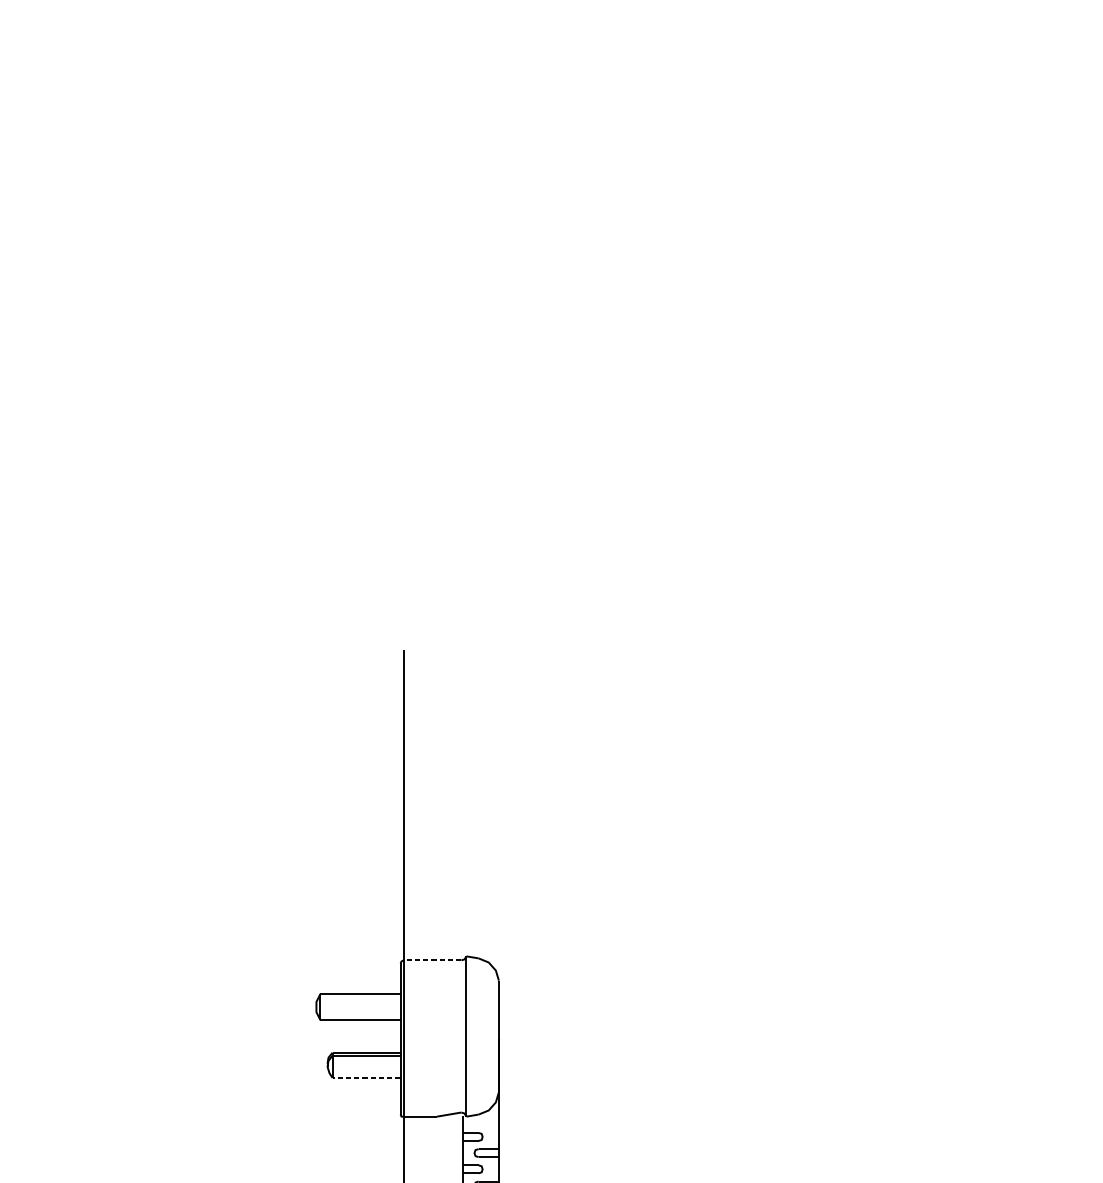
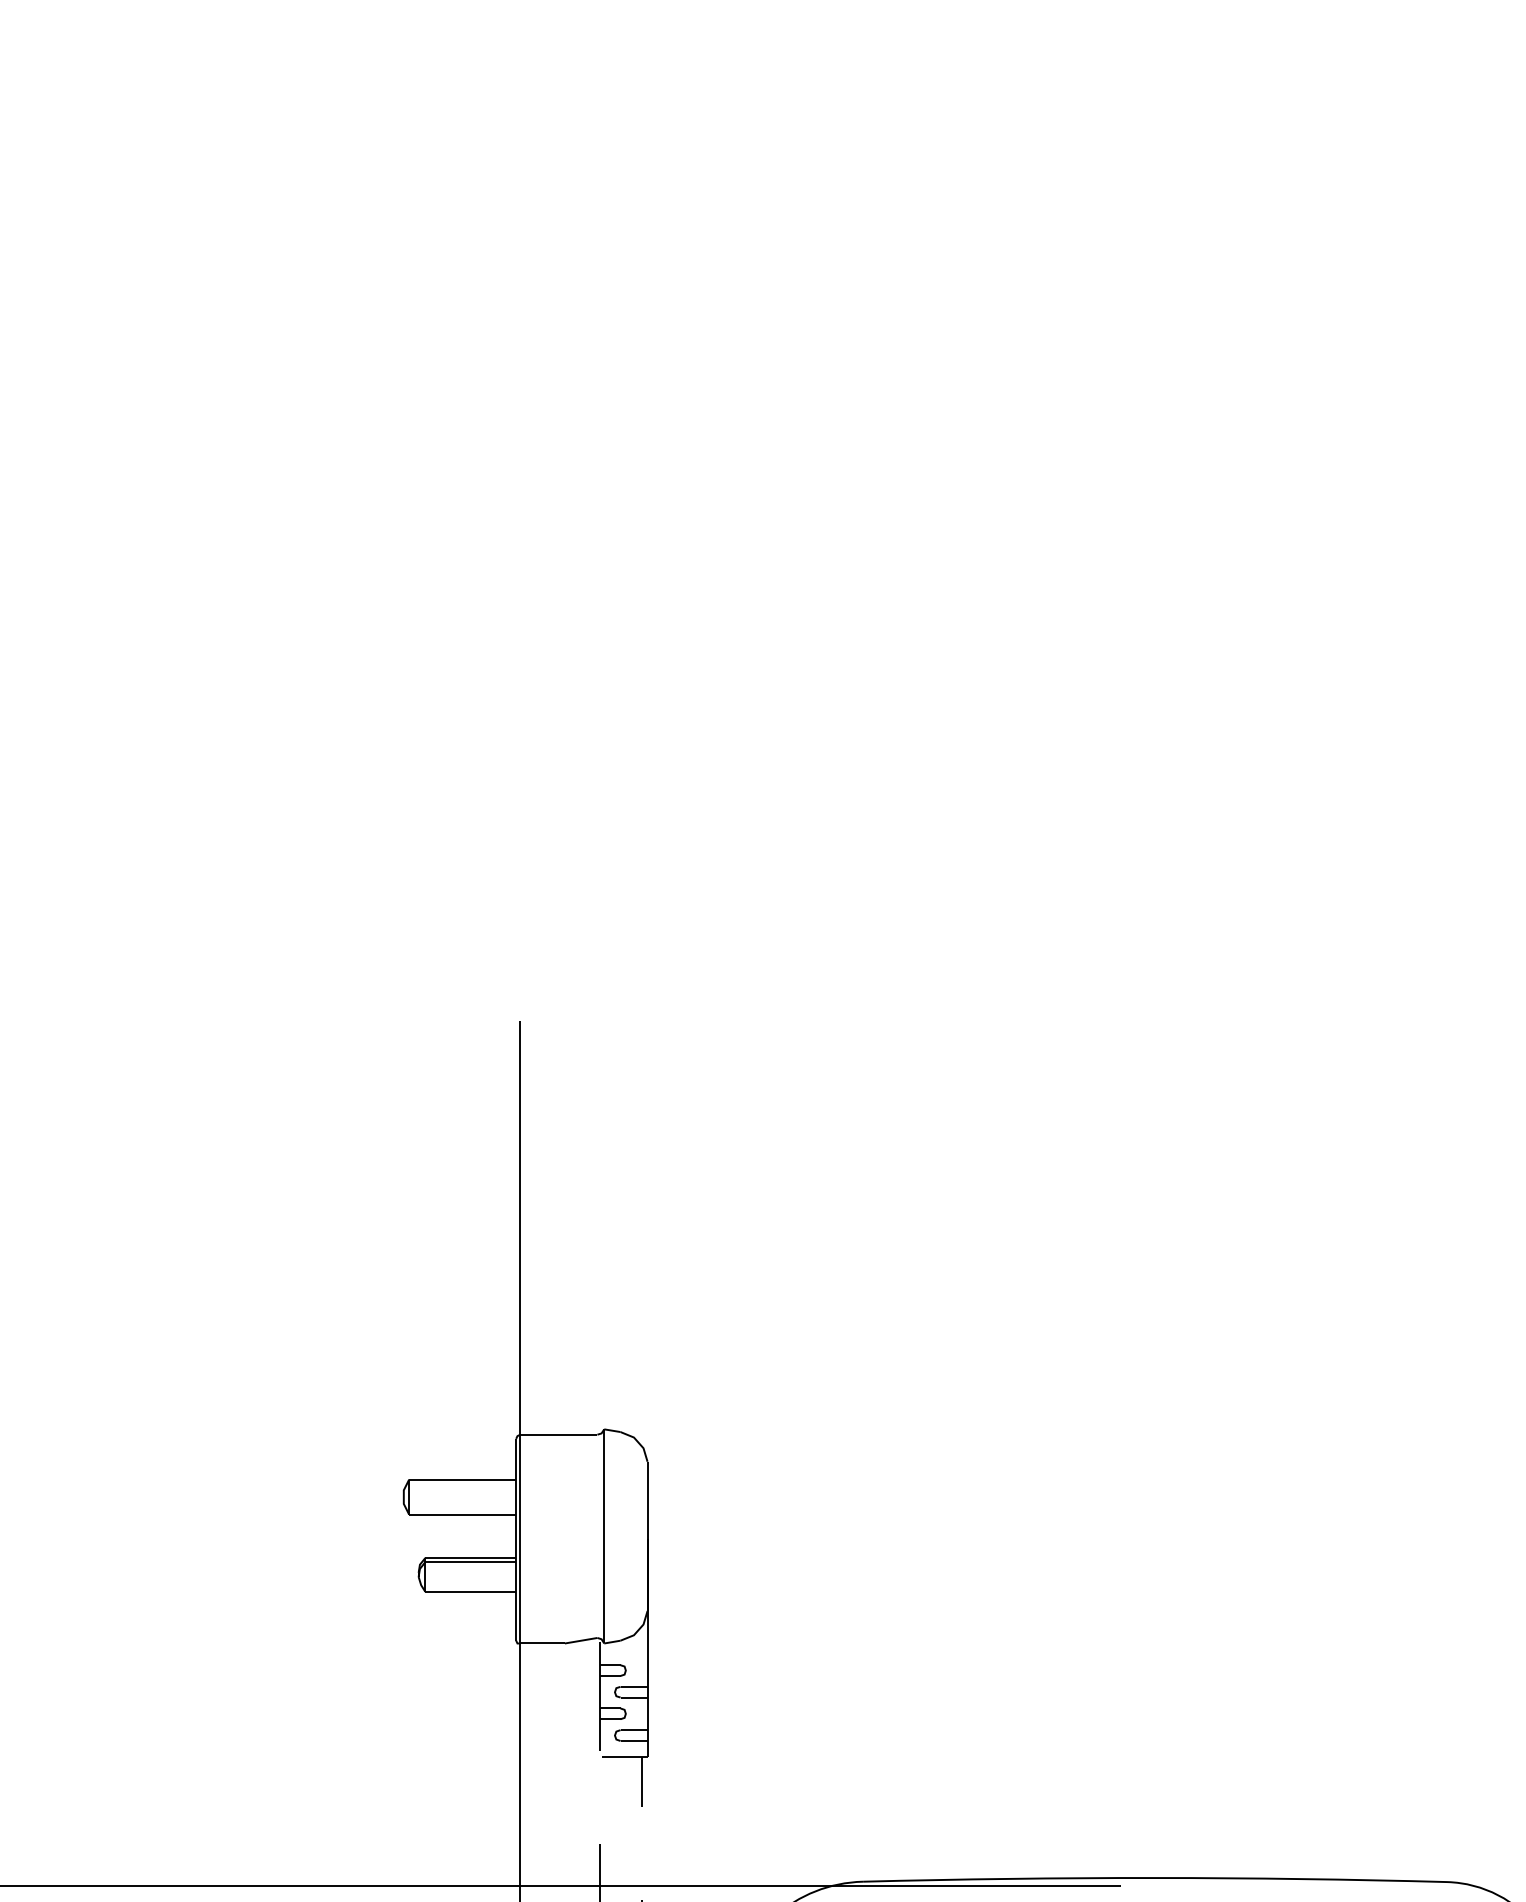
line: (432, 960) -> (558, 1434), dashed -> solid
line: (366, 1077) -> (470, 1591), dashed -> solid

